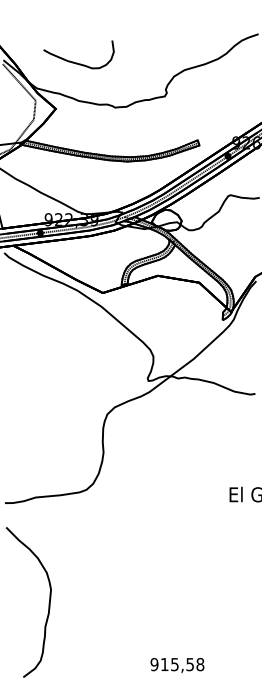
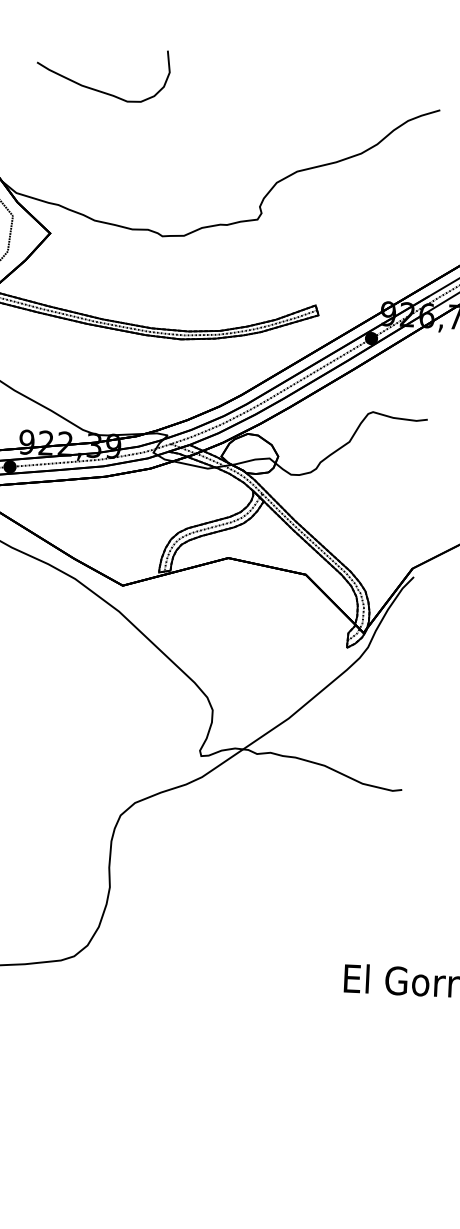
curve: (77, 62) -> (100, 89), moved

